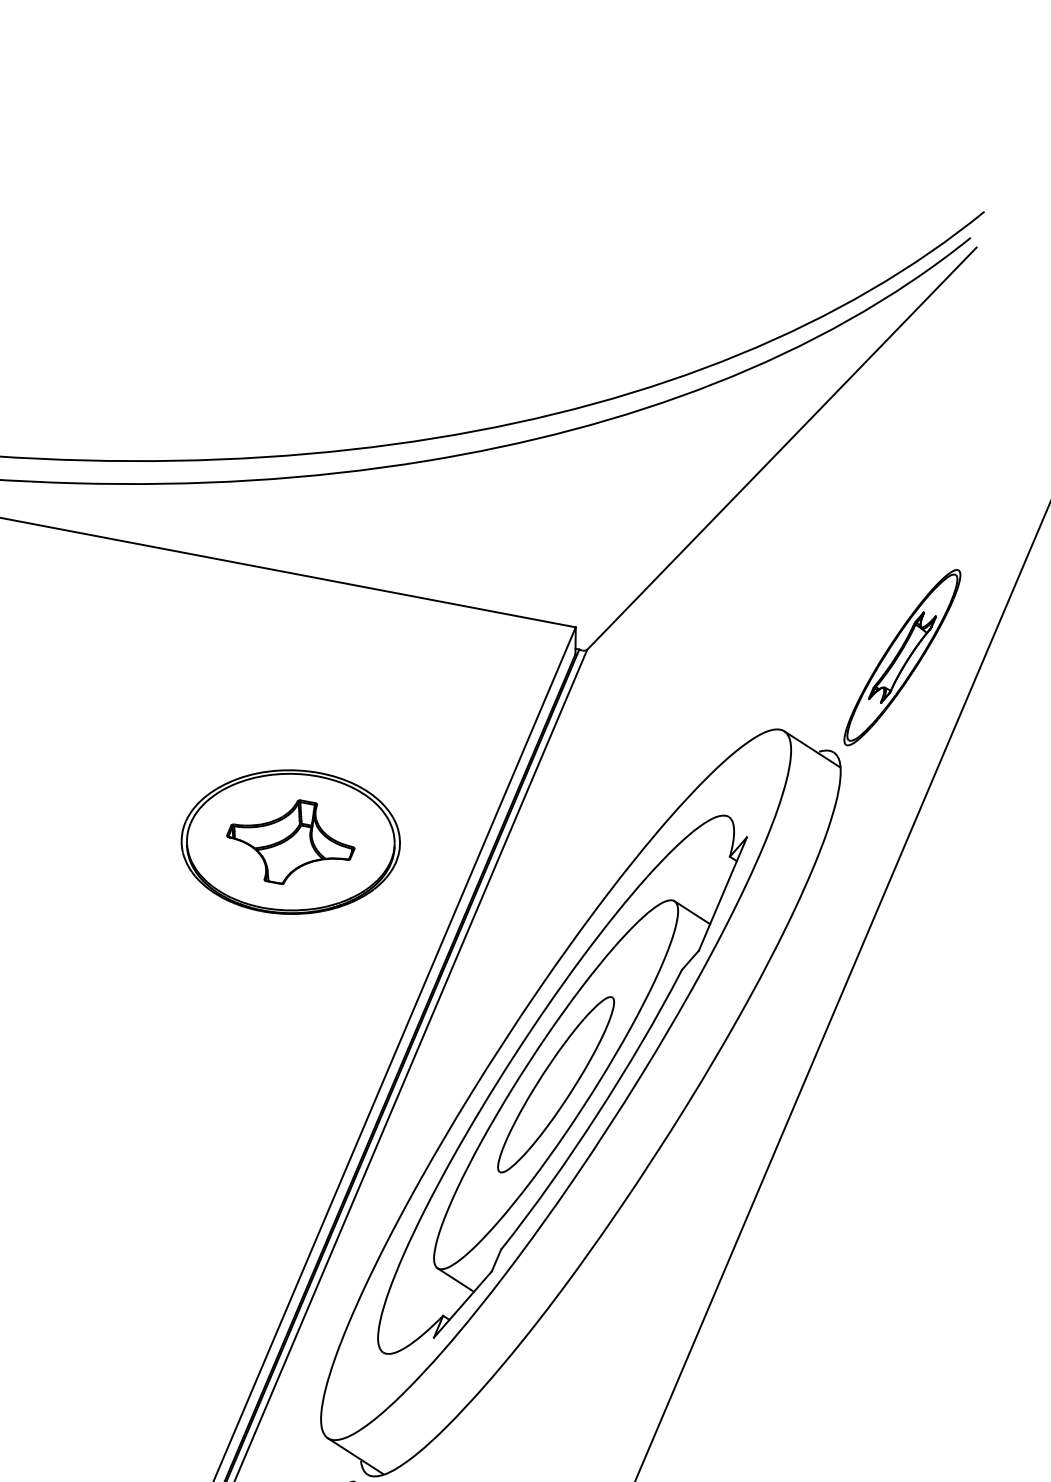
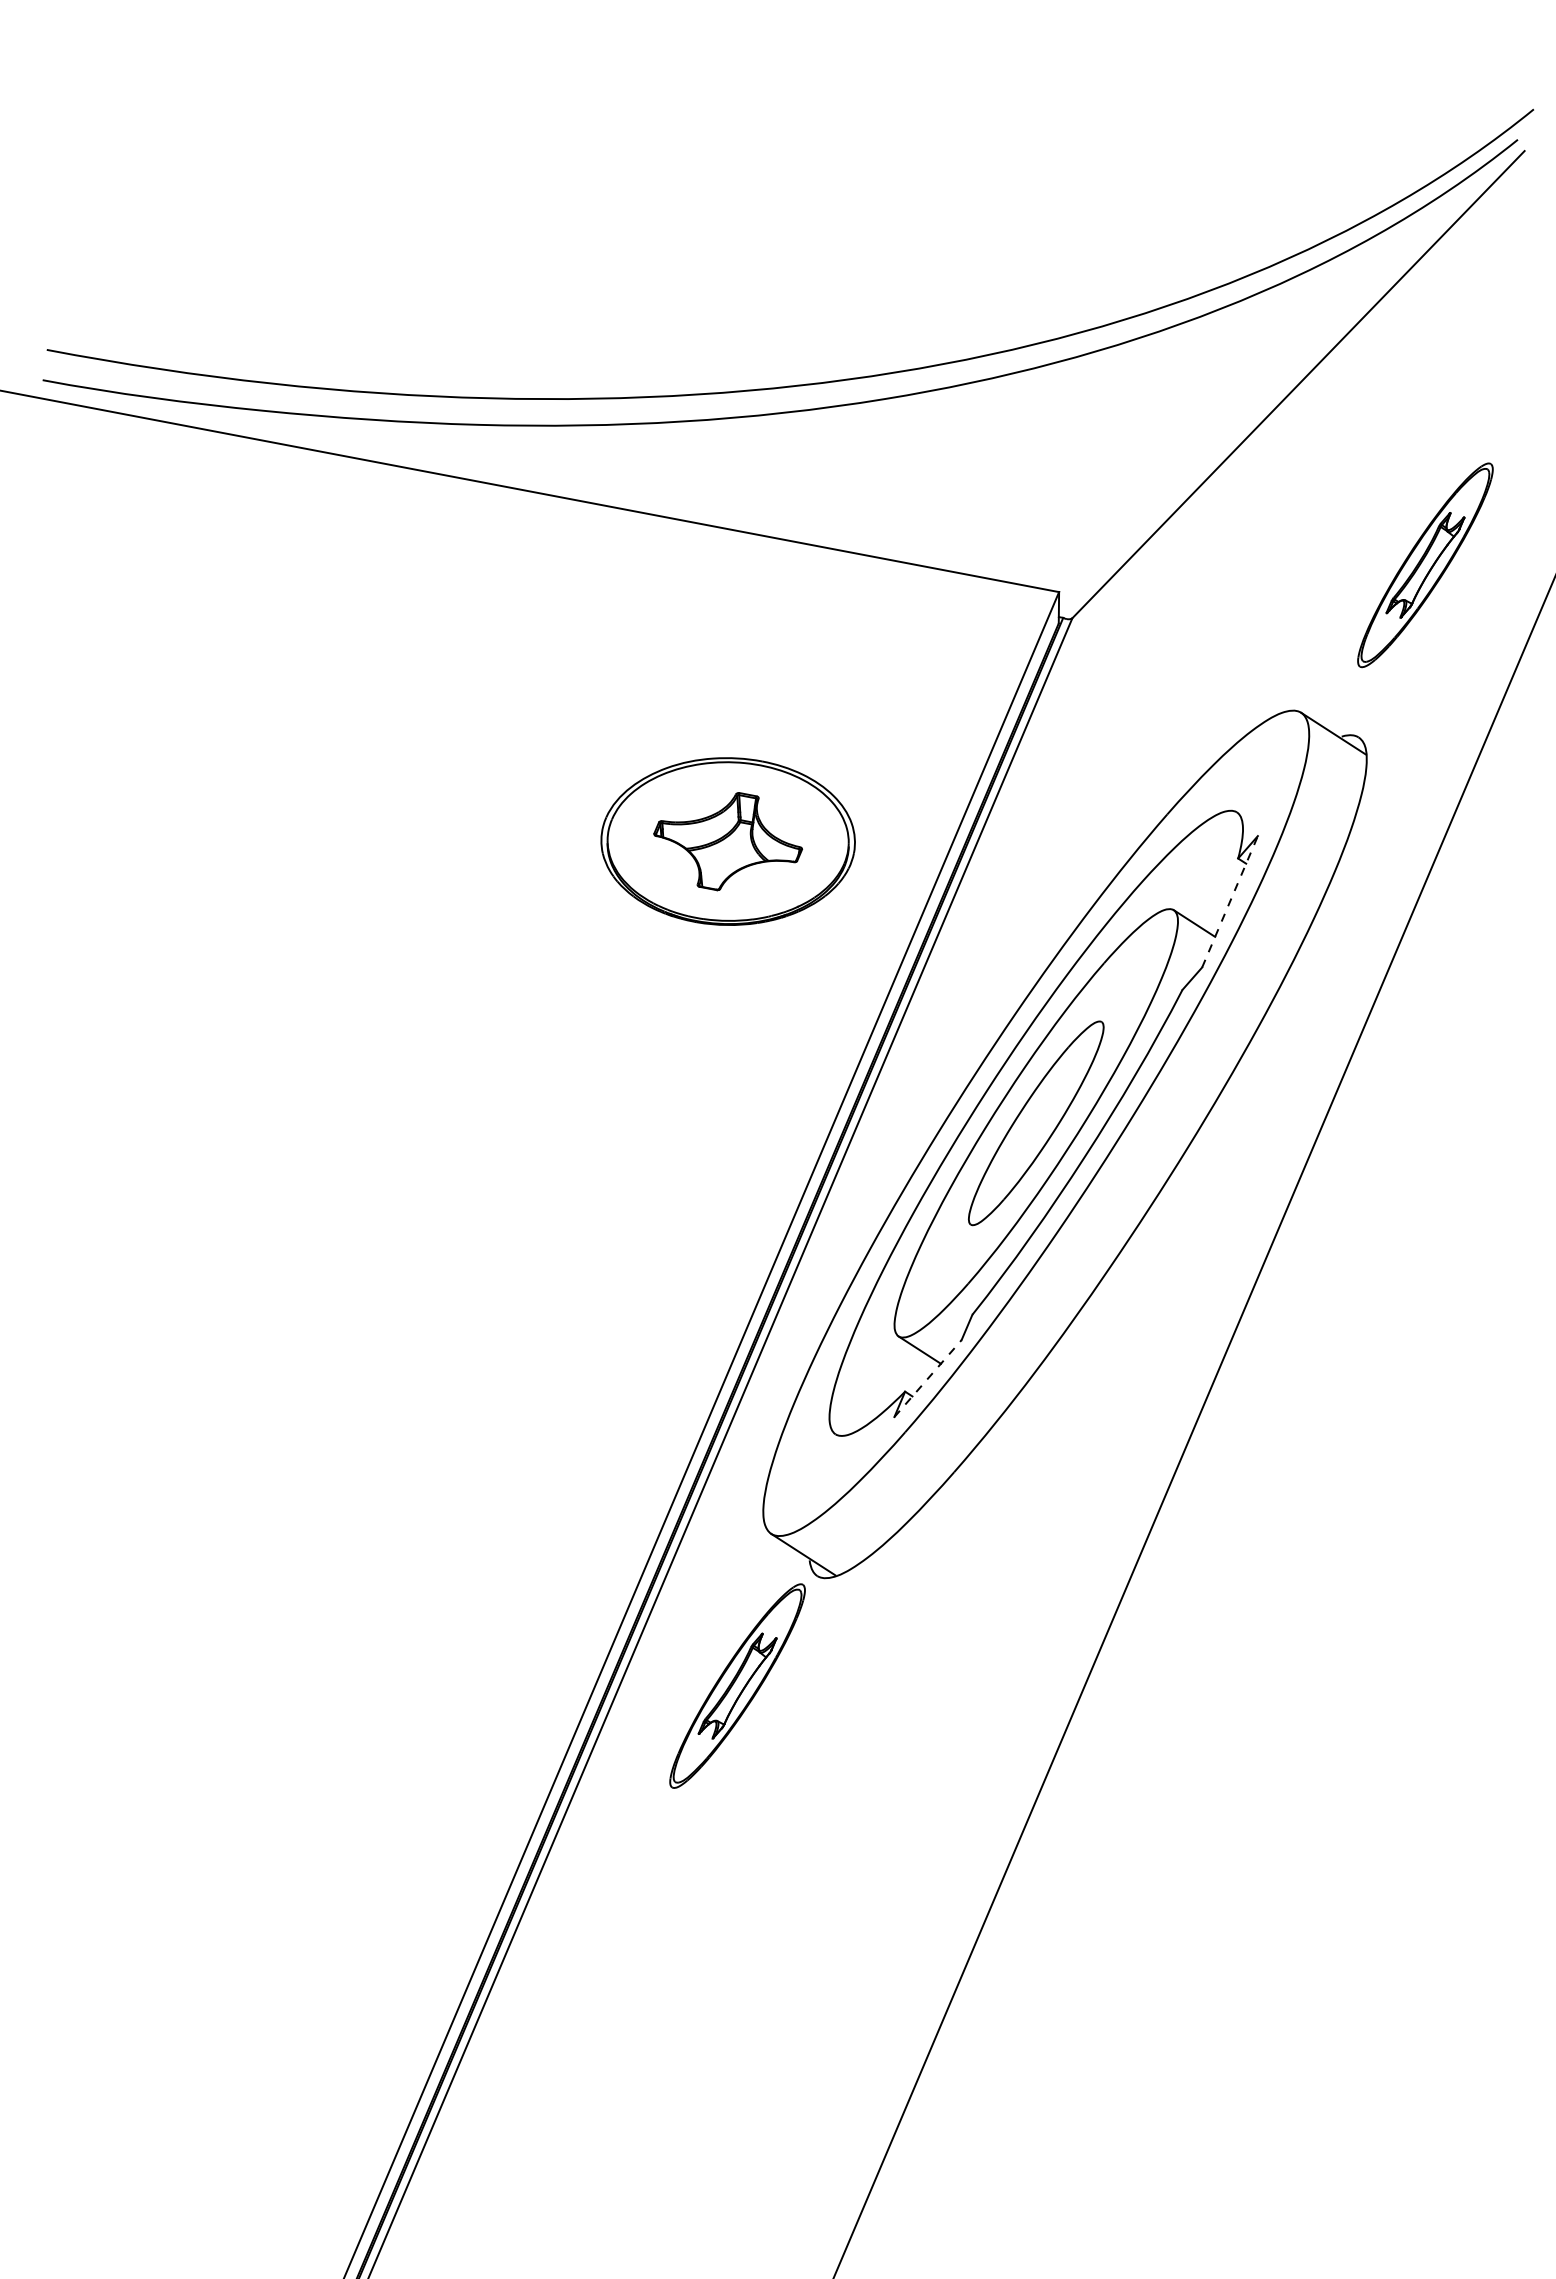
part: (902, 657) -> (1425, 565), moved
line: (723, 893) -> (1230, 901), solid -> dashed
line: (463, 1304) -> (928, 1378), solid -> dashed

